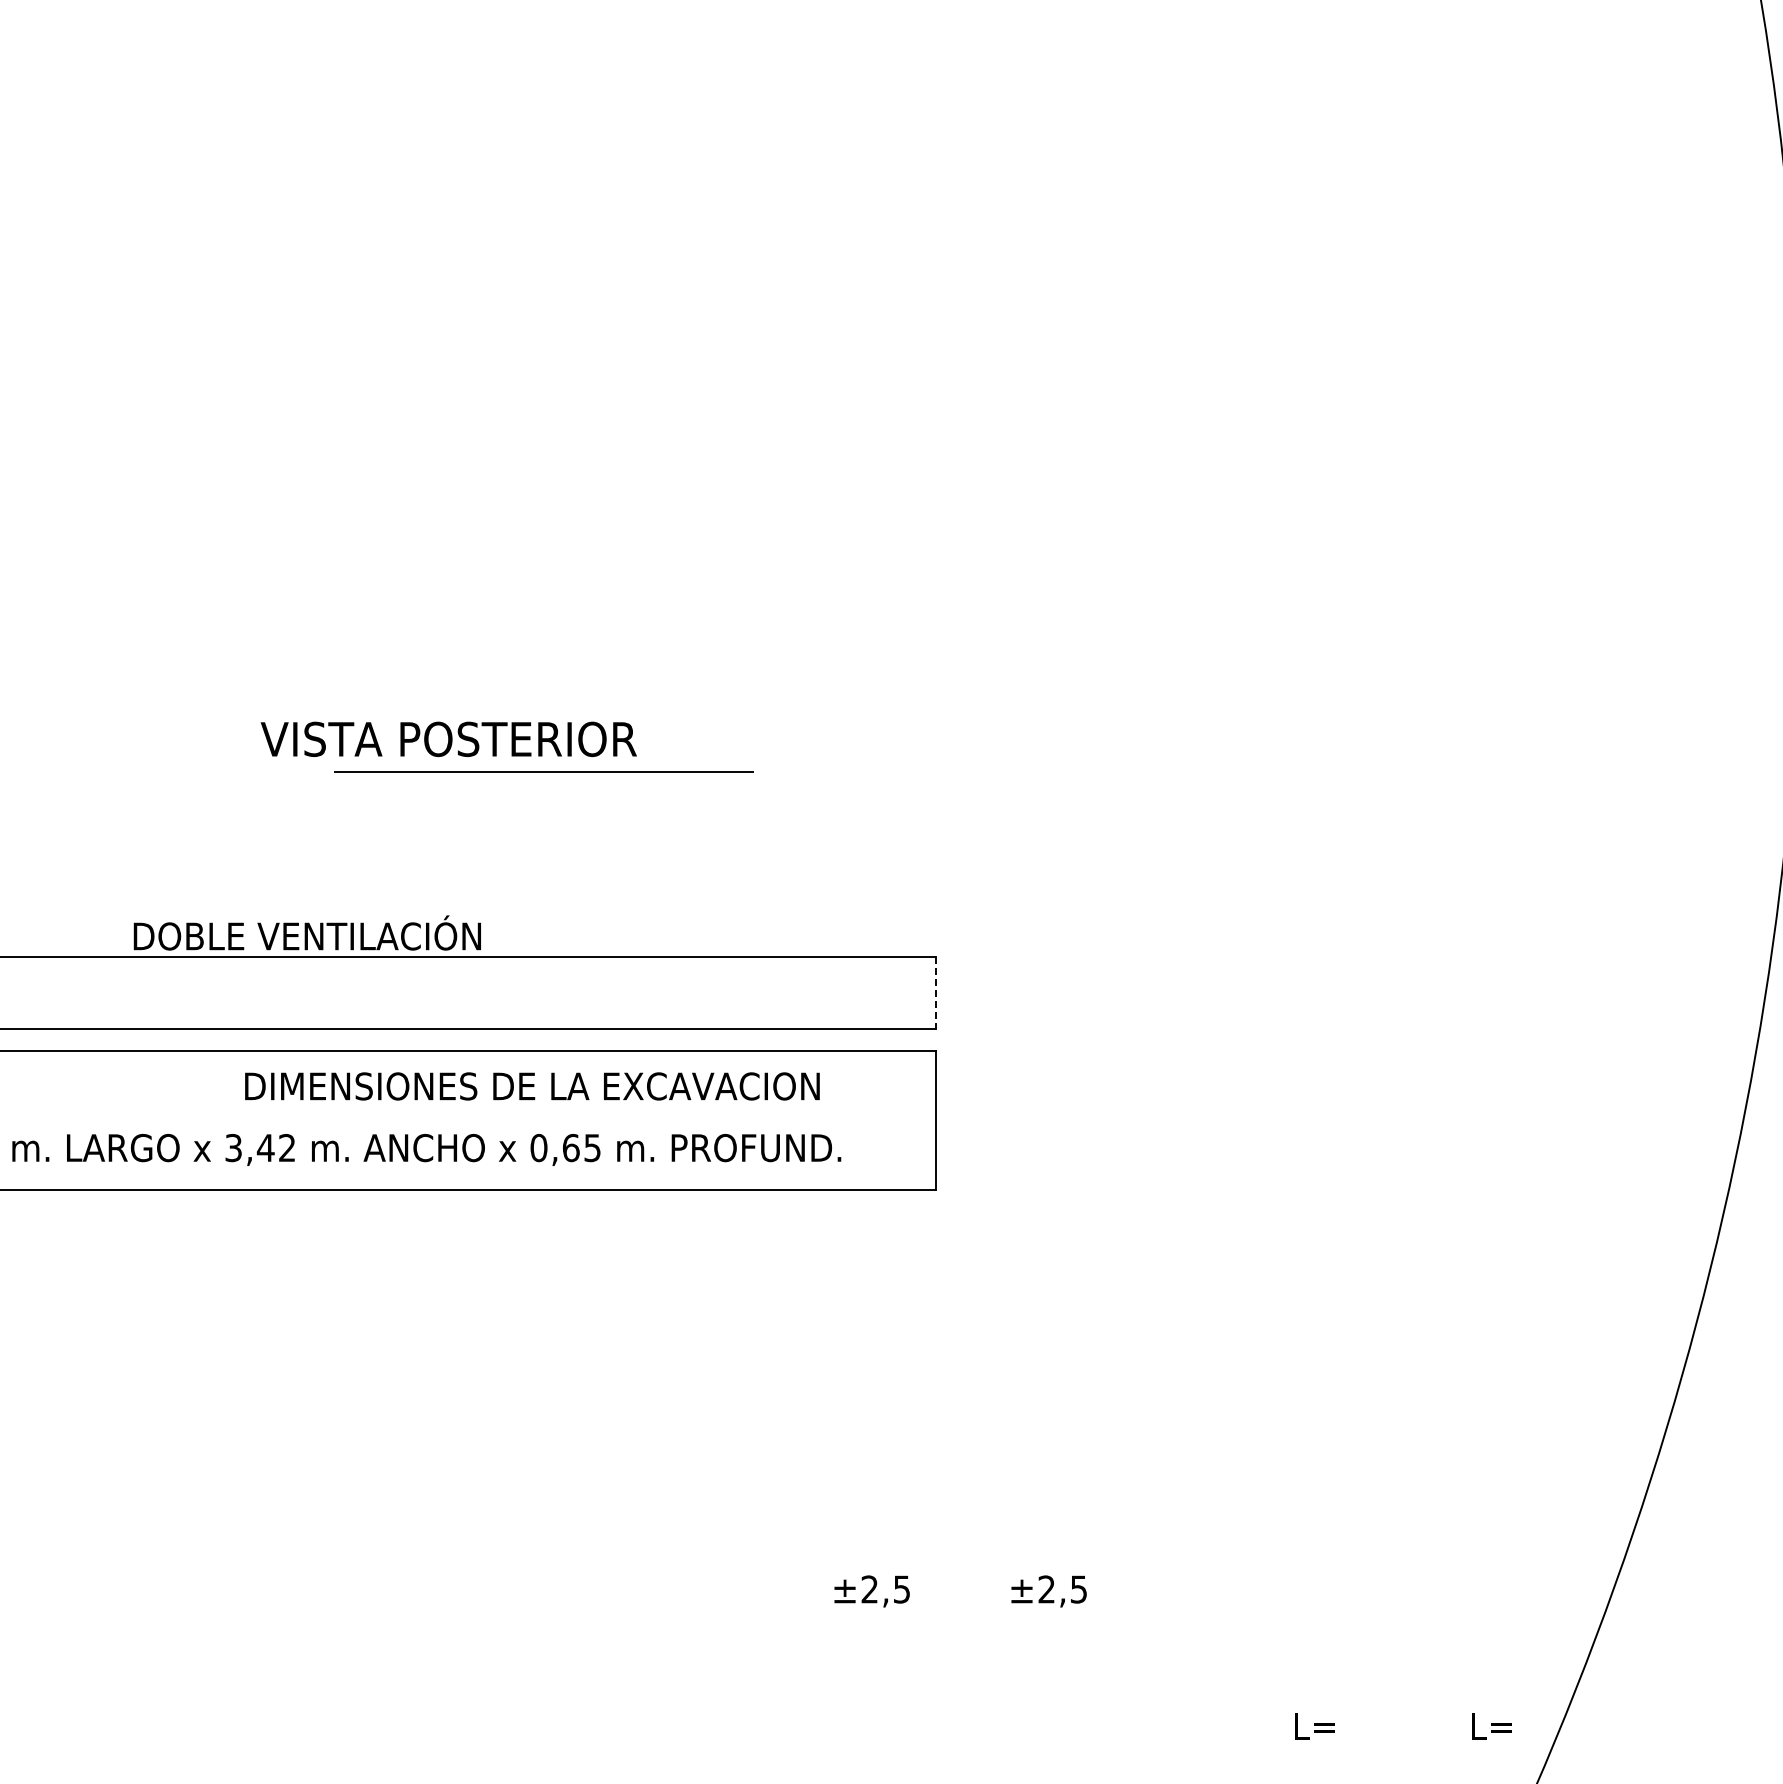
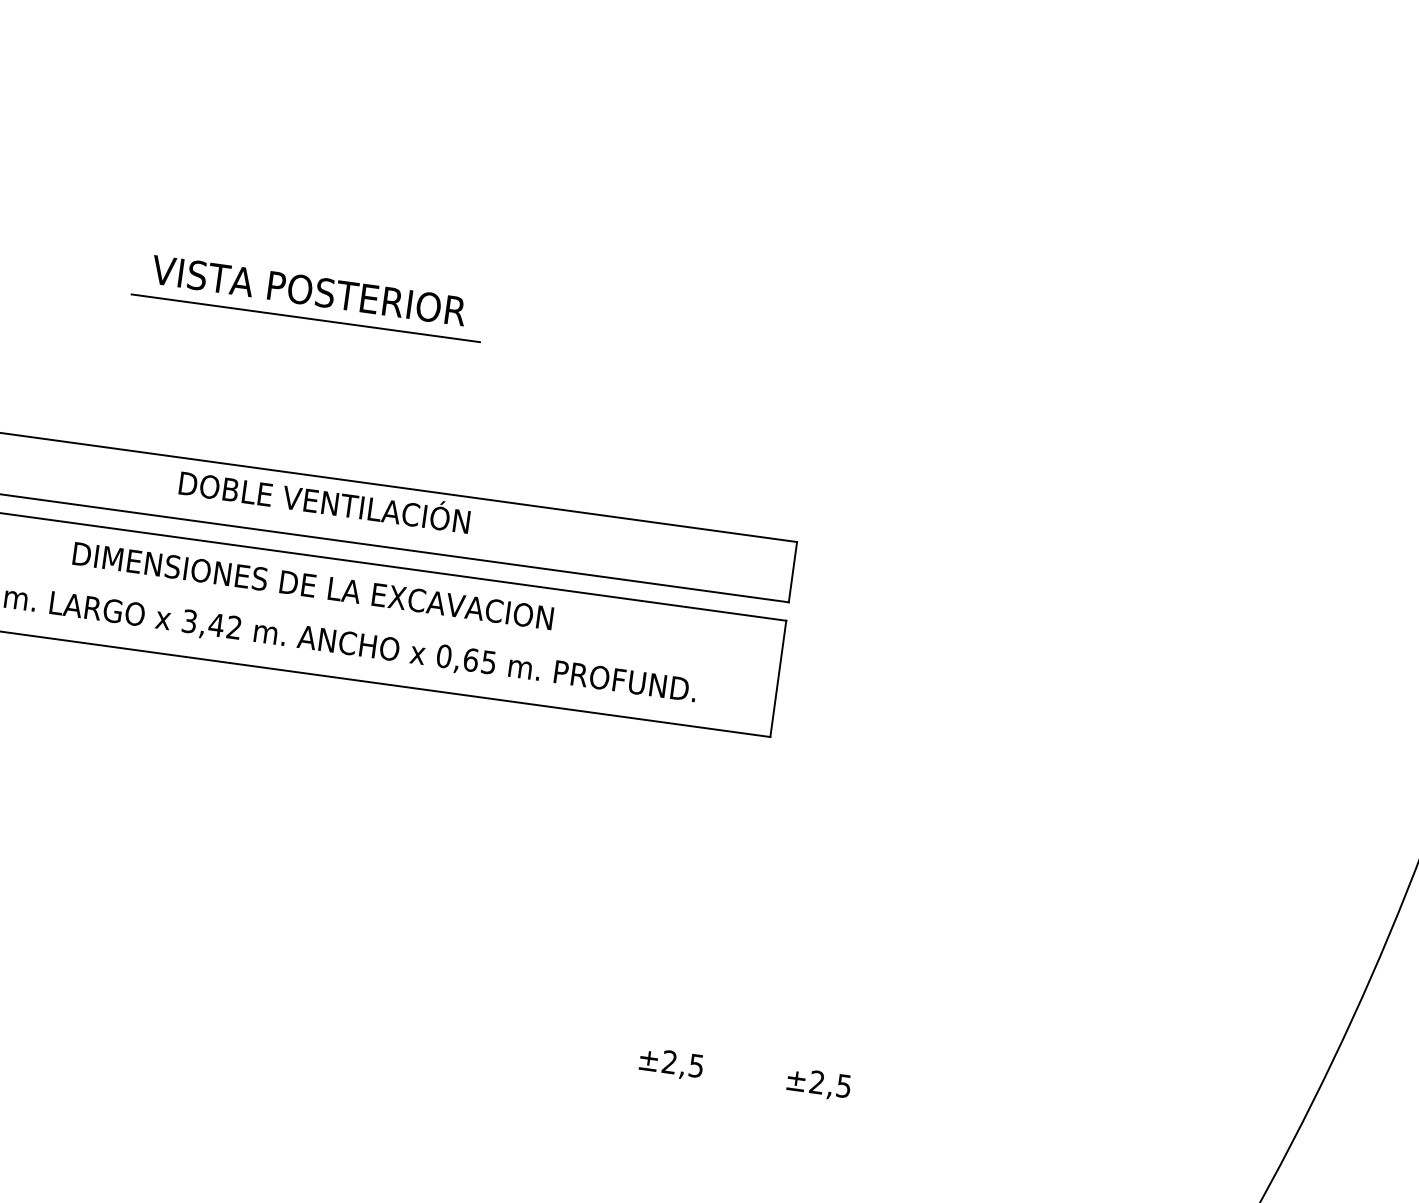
text: (448, 739) -> (308, 290), moved
line: (543, 771) -> (305, 317), moved
text: (306, 932) -> (324, 499), moved
line: (935, 993) -> (792, 572), dashed -> solid
text: (532, 1086) -> (313, 586), moved

